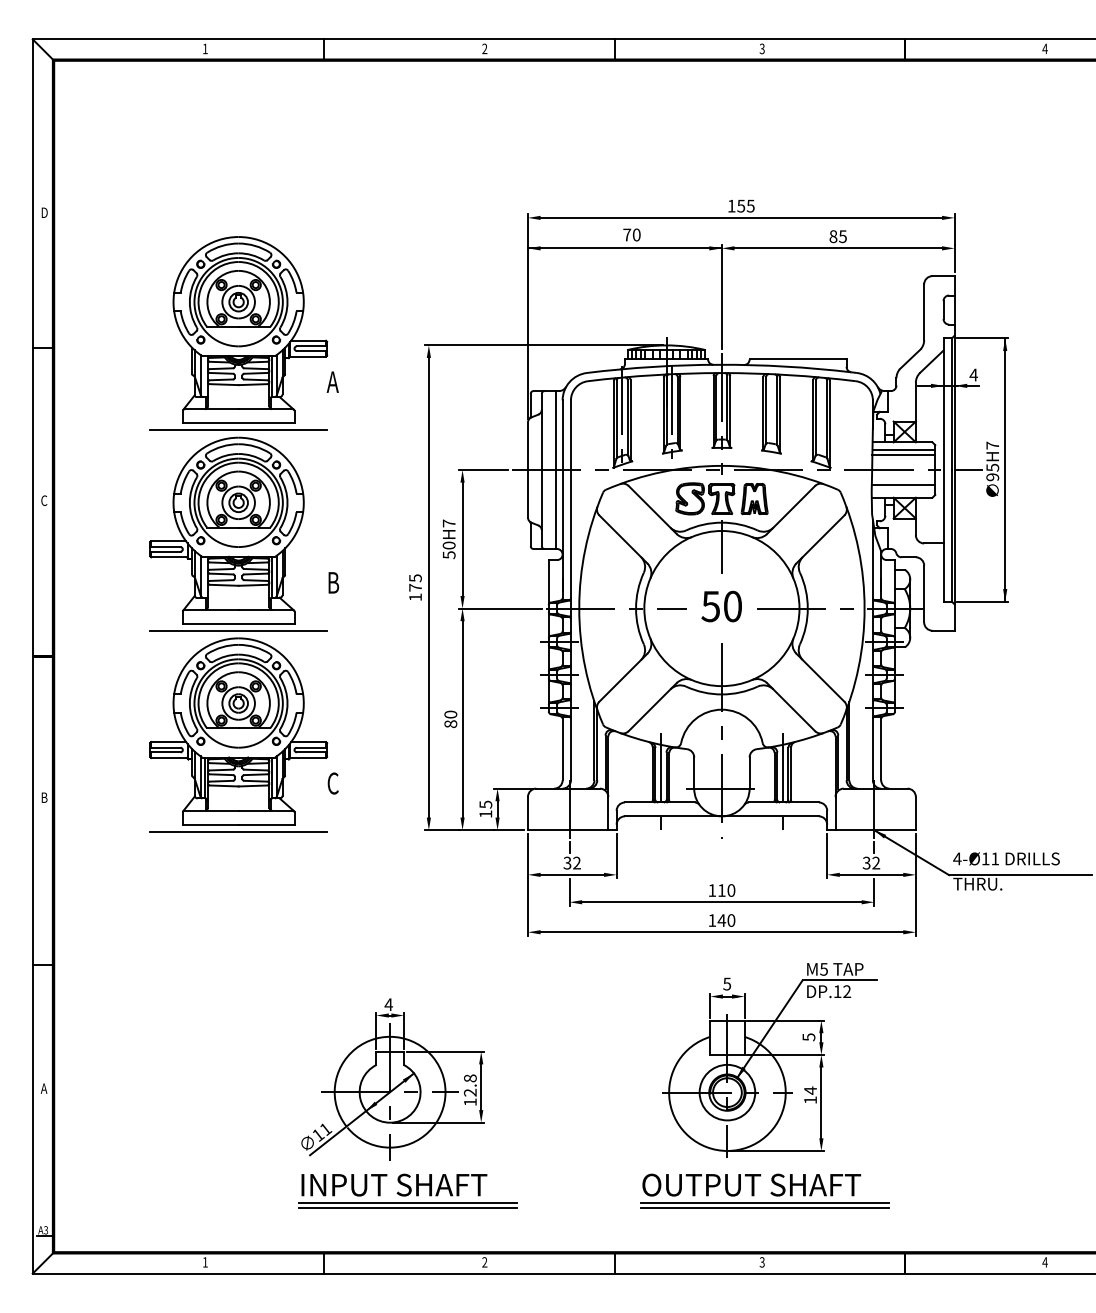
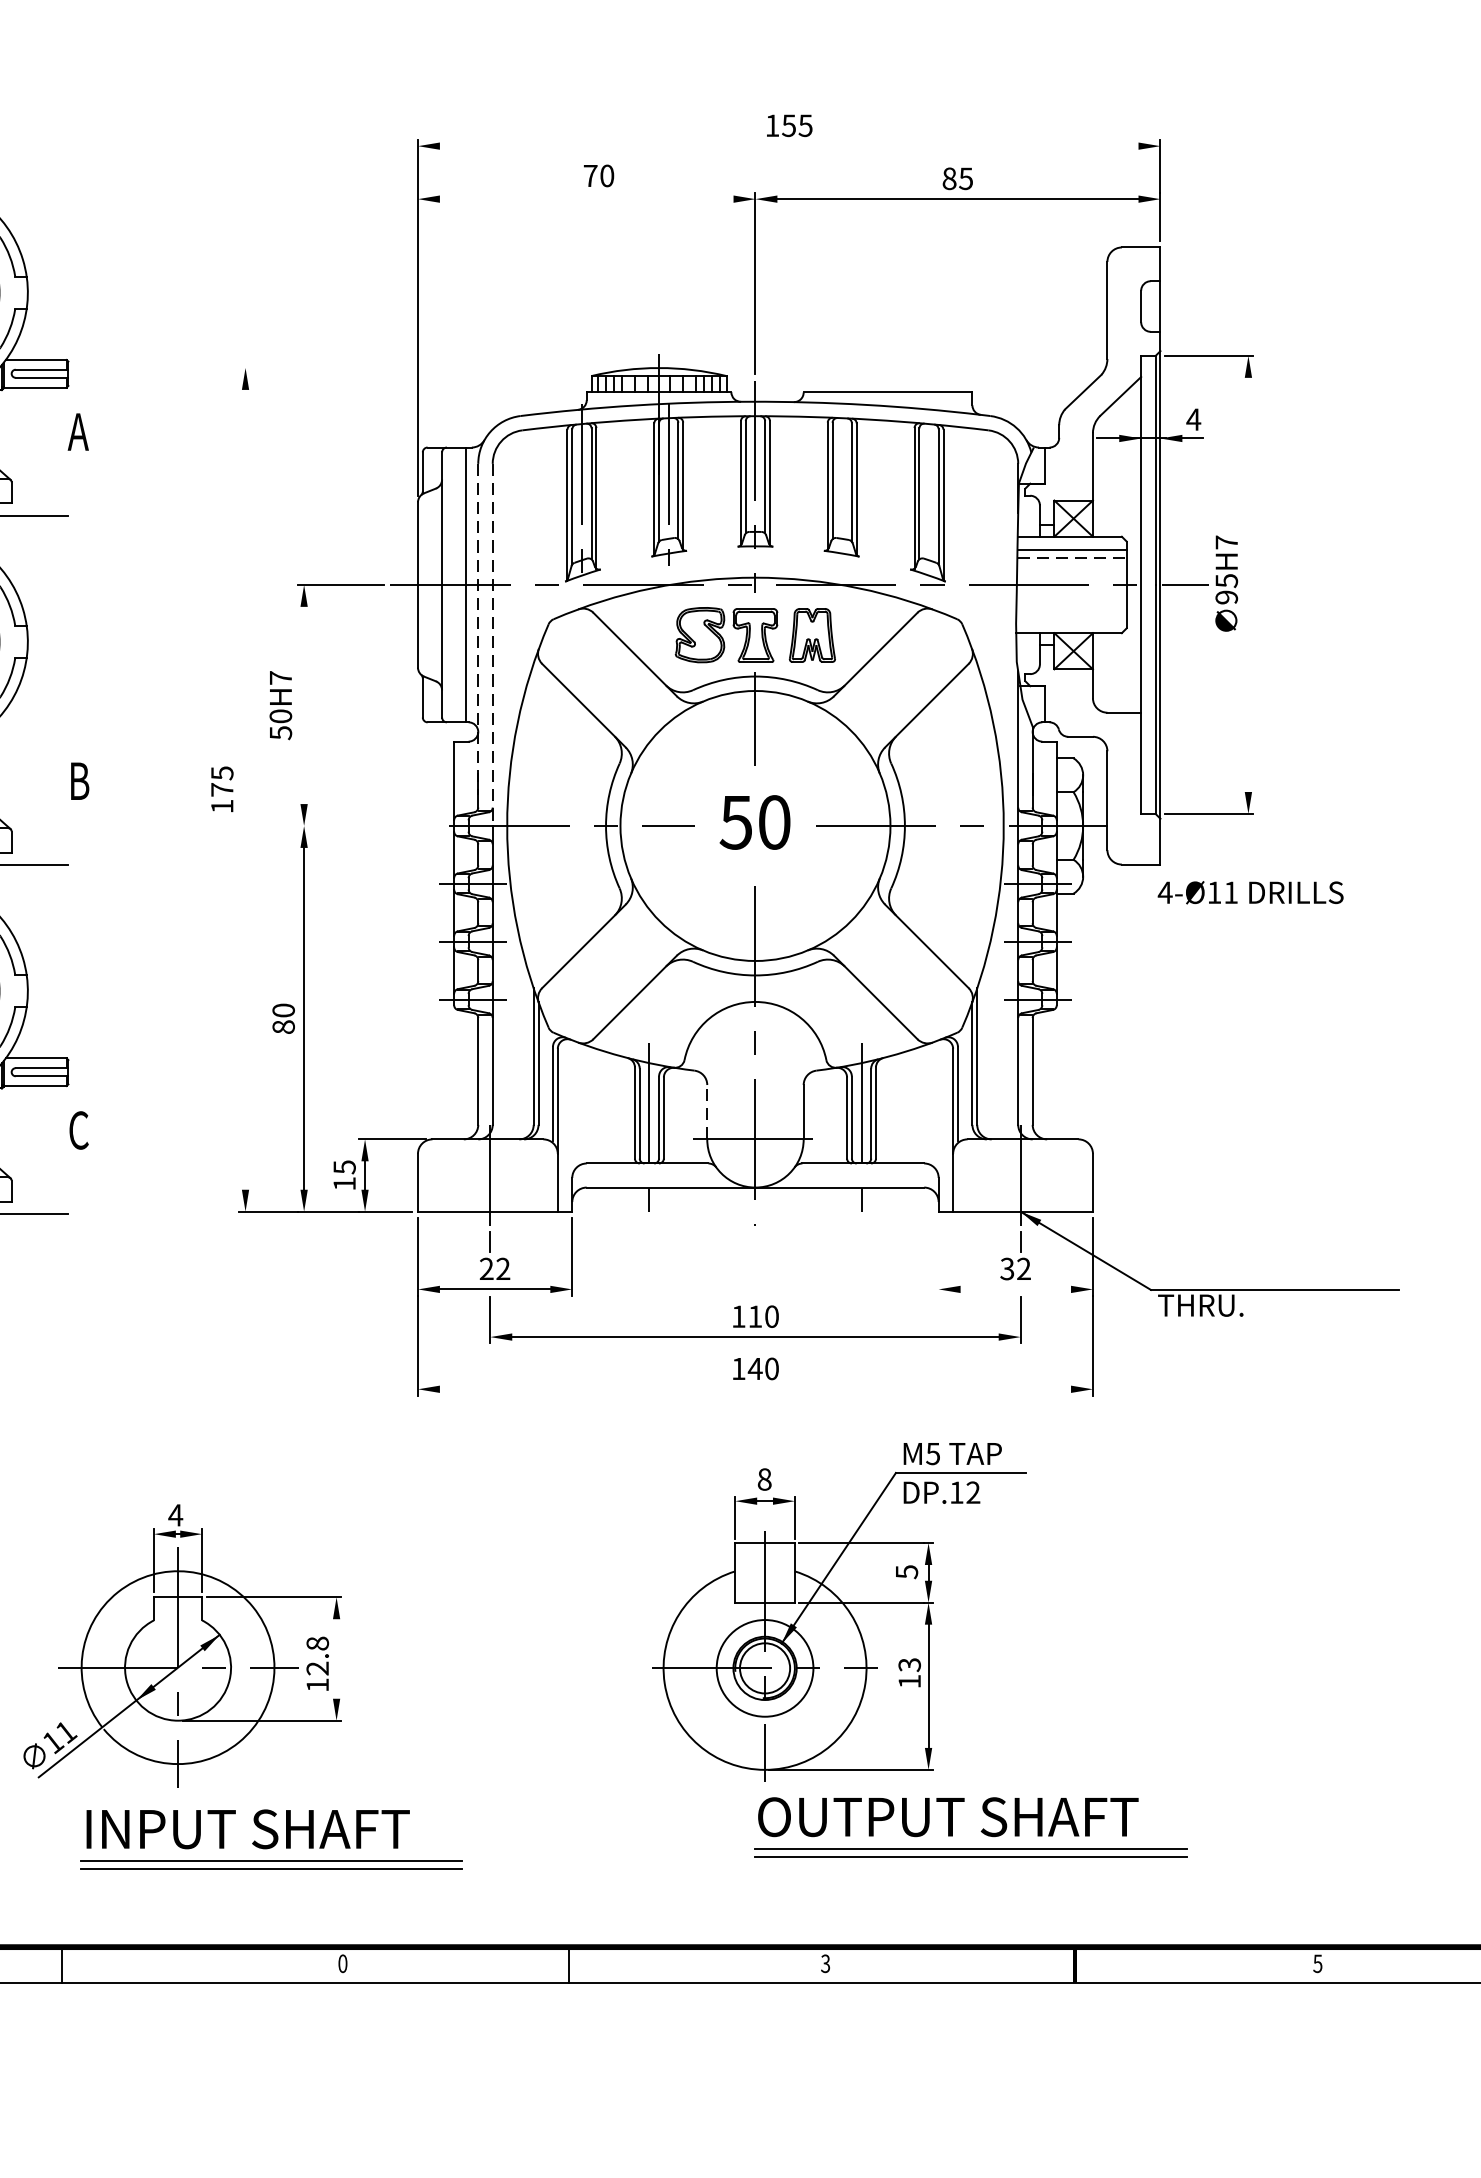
line: (741, 217) -> (789, 145), removed
line: (624, 248) -> (585, 199), removed
line: (543, 345) -> (444, 368), removed
line: (904, 454) -> (1073, 557), solid -> dashed
line: (1005, 469) -> (1248, 583), removed
line: (903, 485) -> (1071, 611), removed
line: (562, 496) -> (478, 630), solid -> dashed
line: (570, 505) -> (491, 646), solid -> dashed
line: (462, 538) -> (304, 704), removed
line: (428, 587) -> (244, 789), removed
line: (500, 608) -> (370, 825), removed
line: (694, 773) -> (707, 1113), solid -> dashed
line: (827, 855) -> (939, 1255), removed
text: (1006, 858) -> (1250, 892), moved
text: (567, 863) -> (486, 1269), 32 -> 22
line: (871, 874) -> (1015, 1288), removed
line: (721, 932) -> (754, 1389), removed
text: (727, 983) -> (765, 1478), 5 -> 8
line: (481, 1087) -> (337, 1659), removed
text: (810, 1090) -> (909, 1664), 14 -> 13
part: (407, 1190) -> (270, 1838), moved
part: (770, 1193) -> (980, 1831), moved
text: (484, 1262) -> (342, 1963), 2 -> 0
text: (1044, 1262) -> (1316, 1963), 4 -> 5

